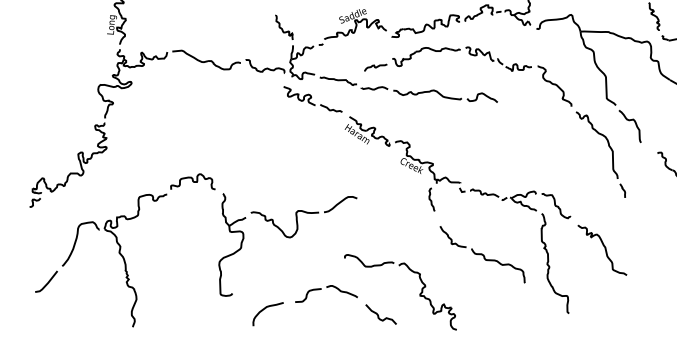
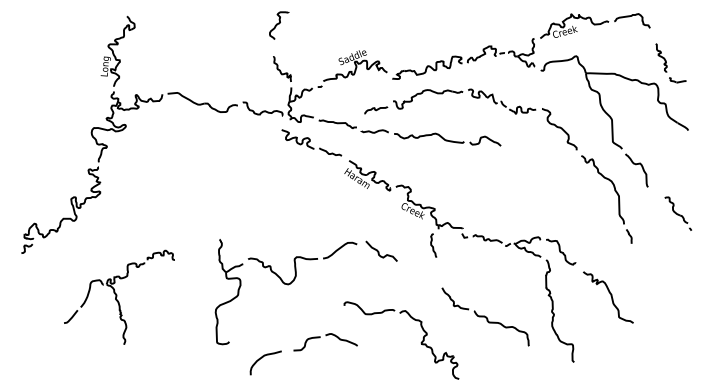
part: (125, 250) -> (119, 297), size x0.6
part: (482, 254) -> (485, 316), moved
curve: (379, 314) -> (379, 251), moved

